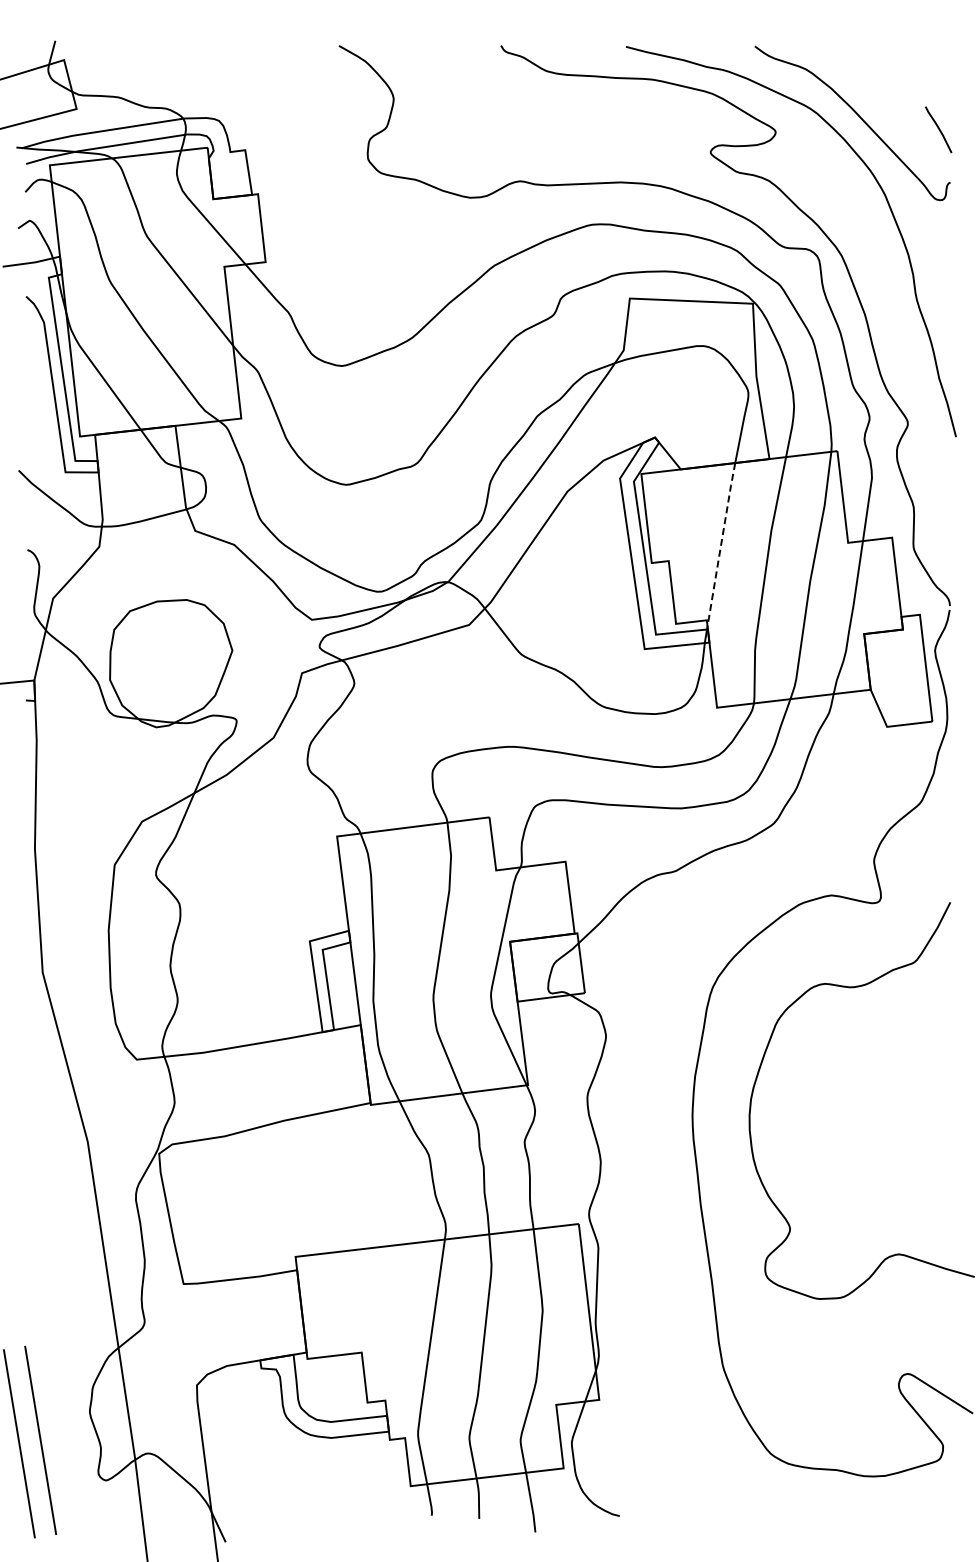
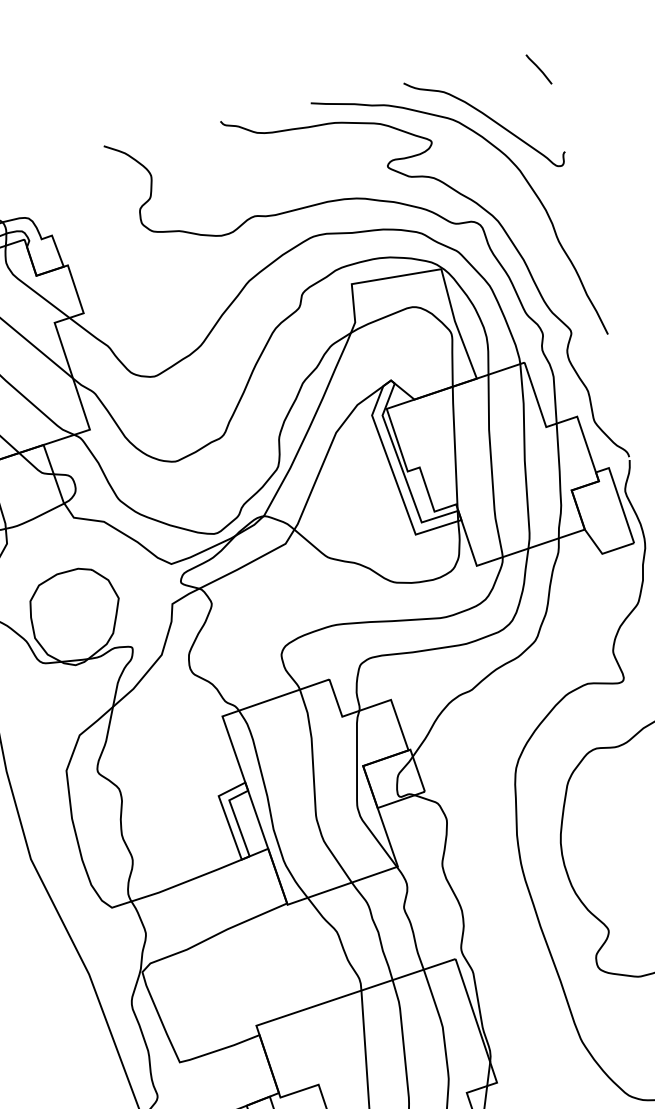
line: (938, 129) -> (538, 69), moved
line: (721, 544) -> (455, 447), dashed -> solid

